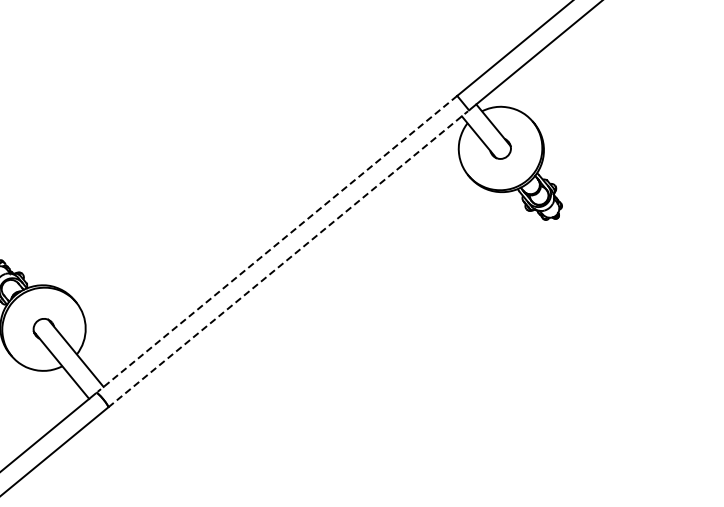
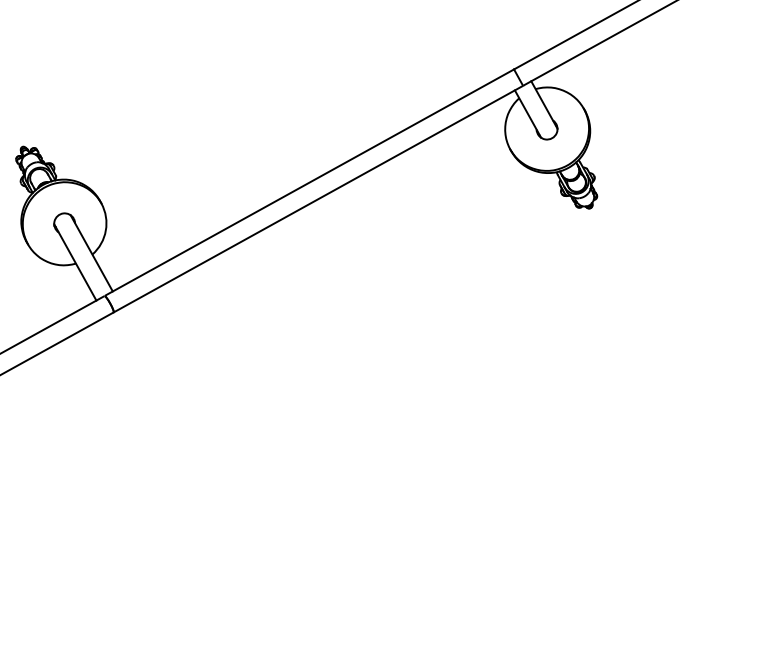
line: (276, 244) -> (309, 182), dashed -> solid
line: (288, 259) -> (318, 199), dashed -> solid

